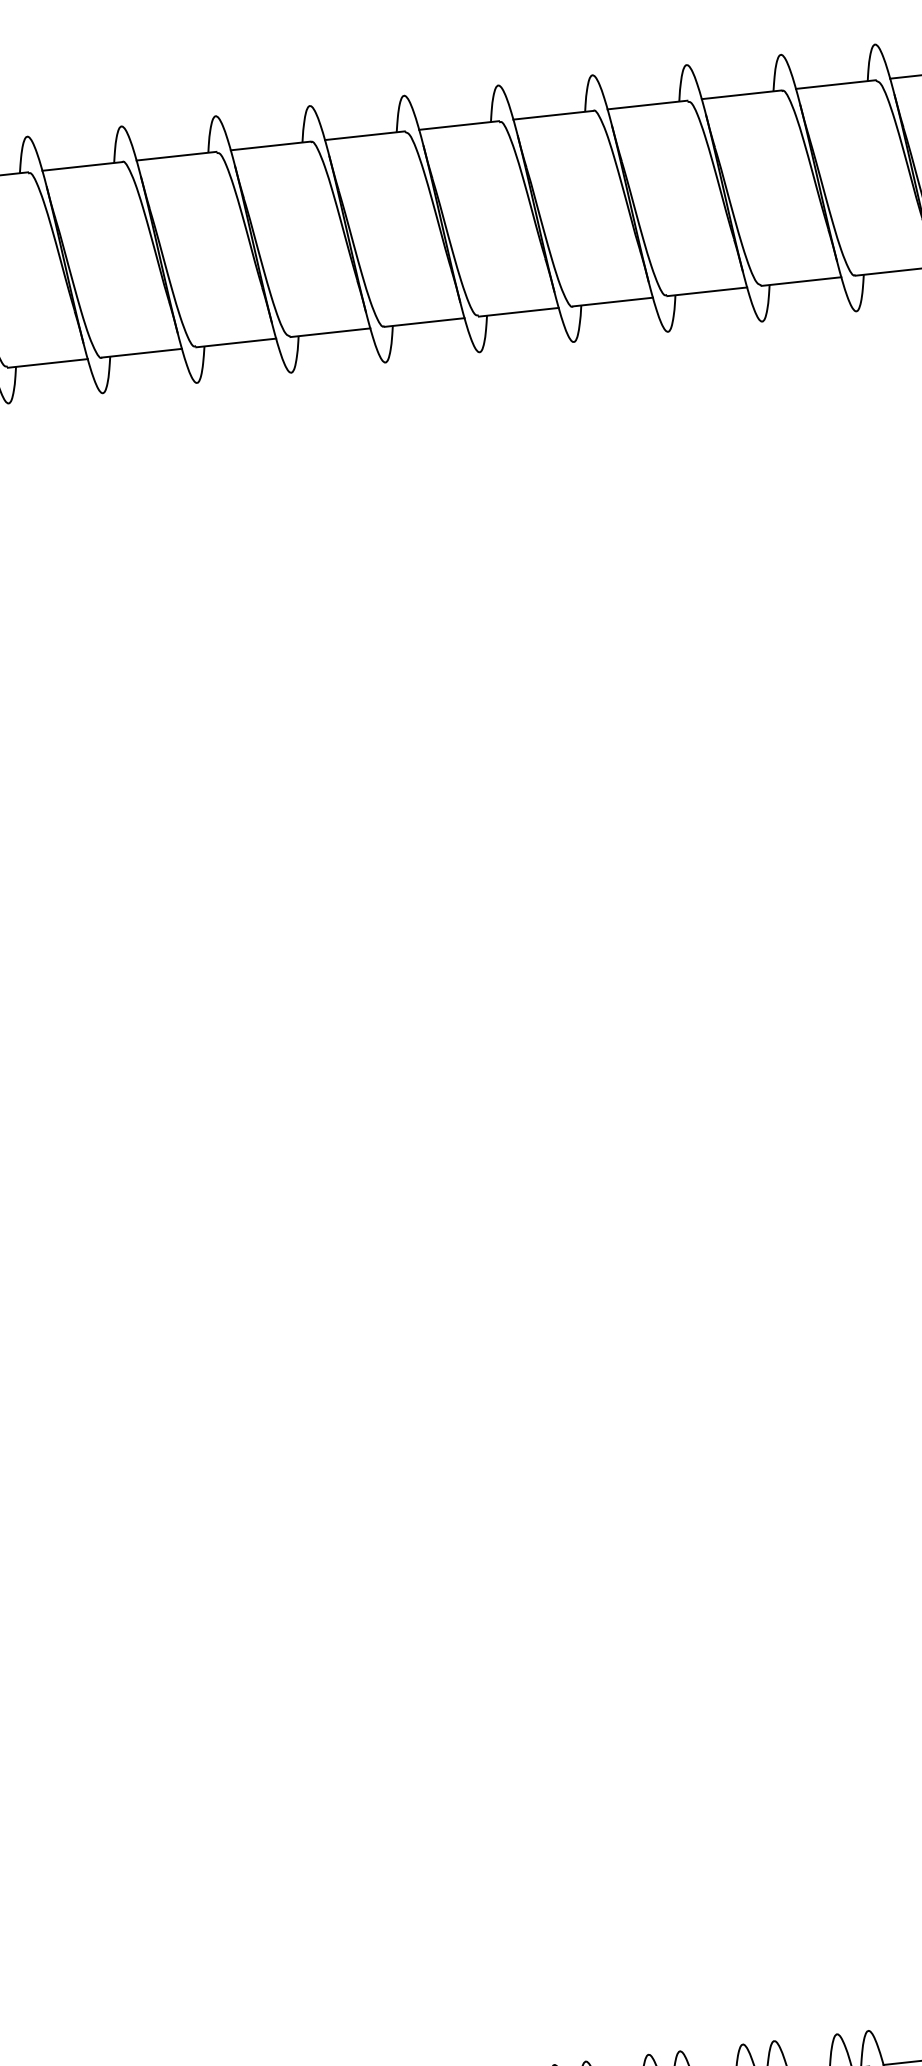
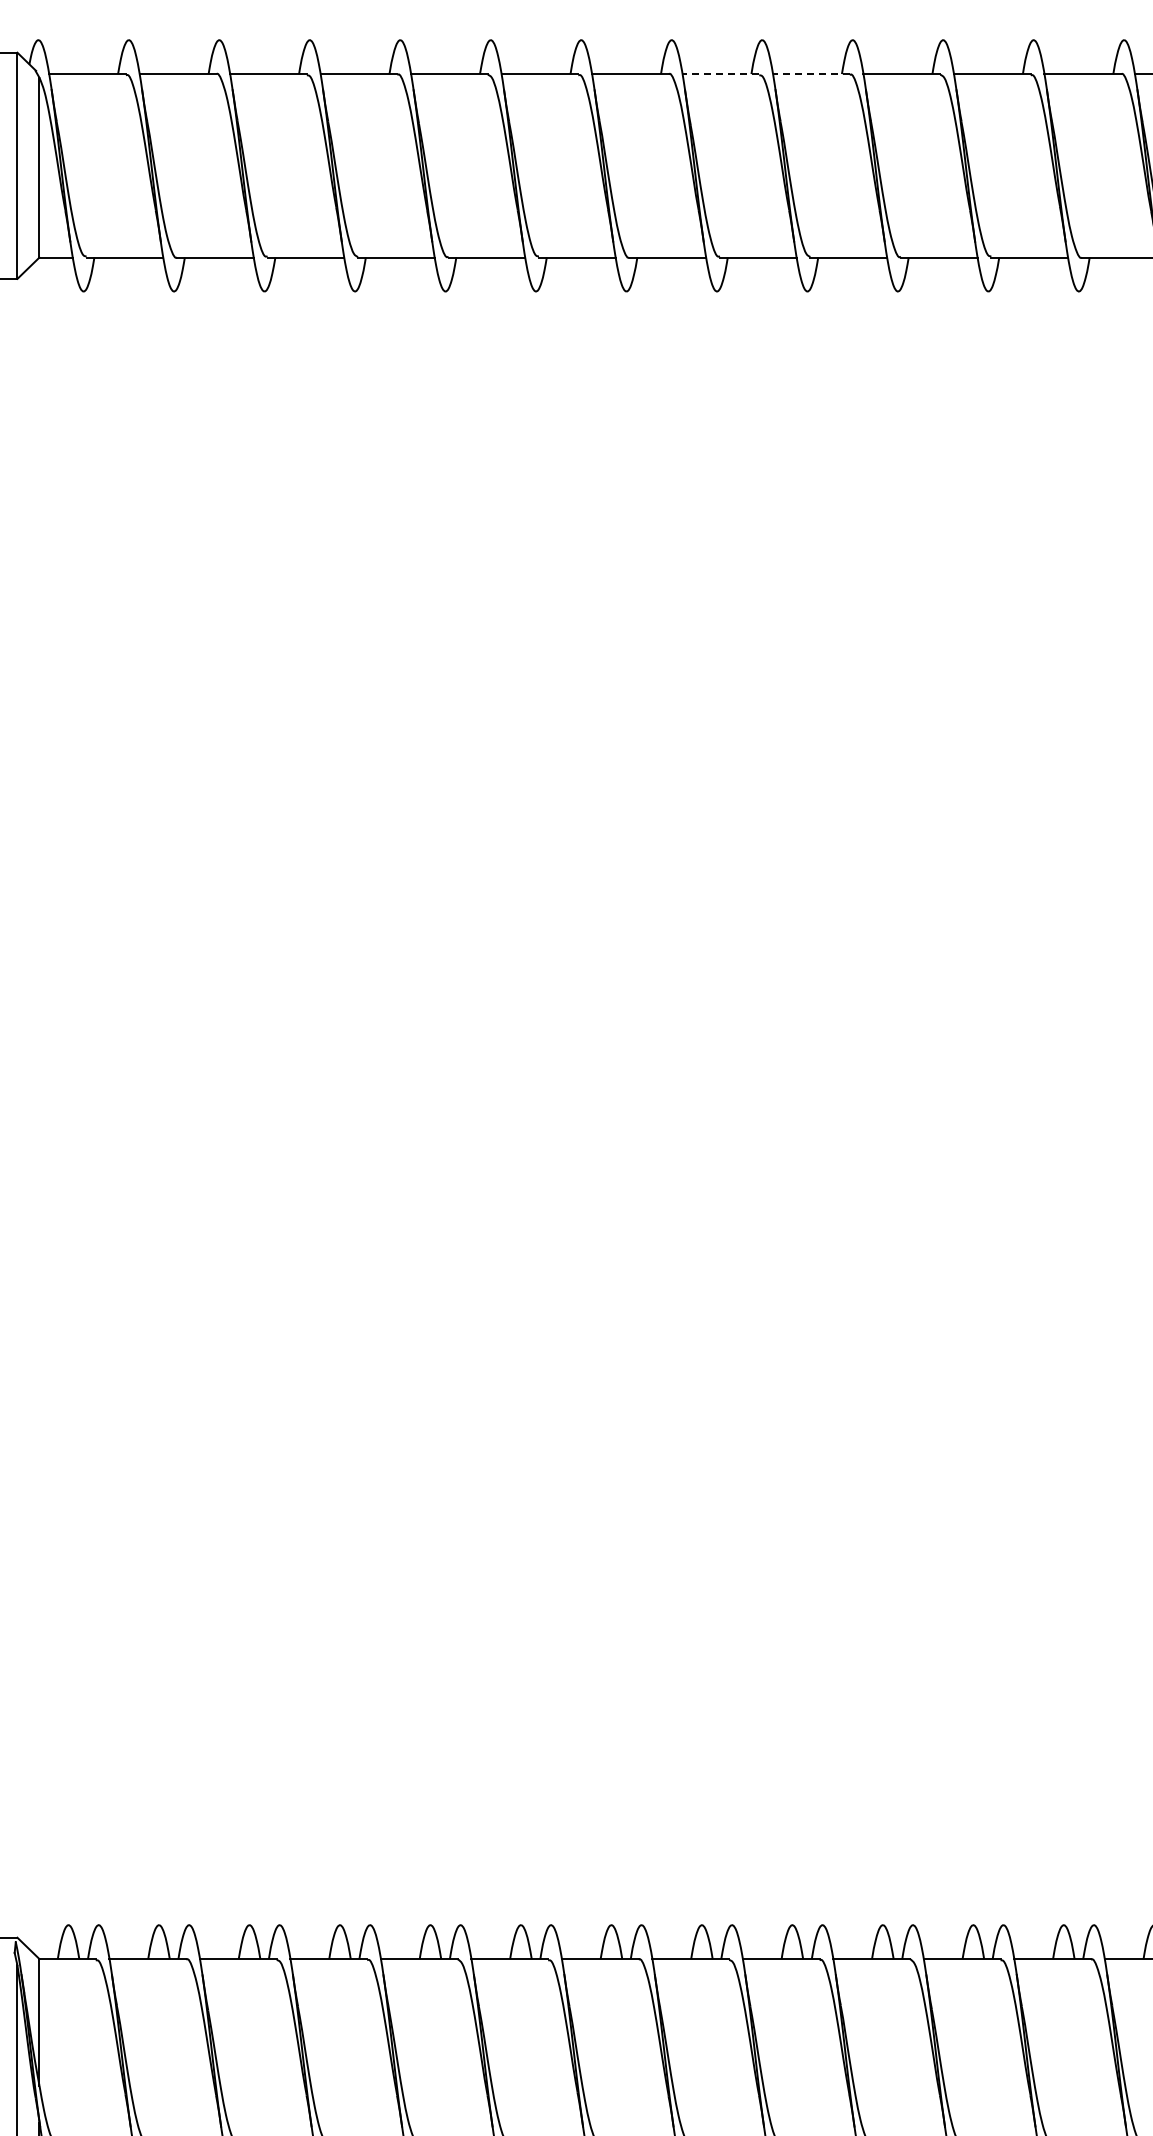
line: (740, 95) -> (810, 74), solid -> dashed
line: (647, 105) -> (720, 74), solid -> dashed

